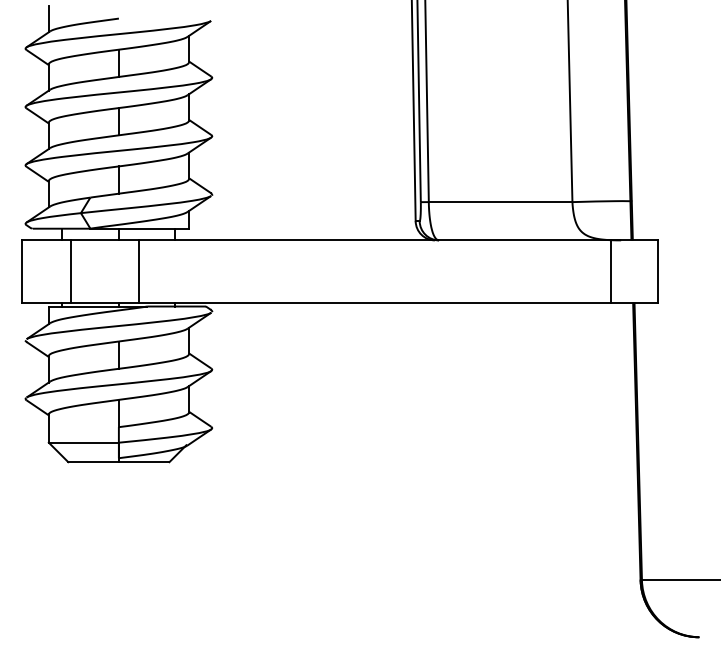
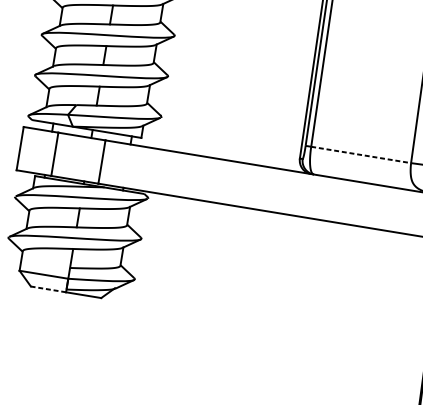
line: (500, 202) -> (361, 155), solid -> dashed
line: (93, 462) -> (48, 289), solid -> dashed

